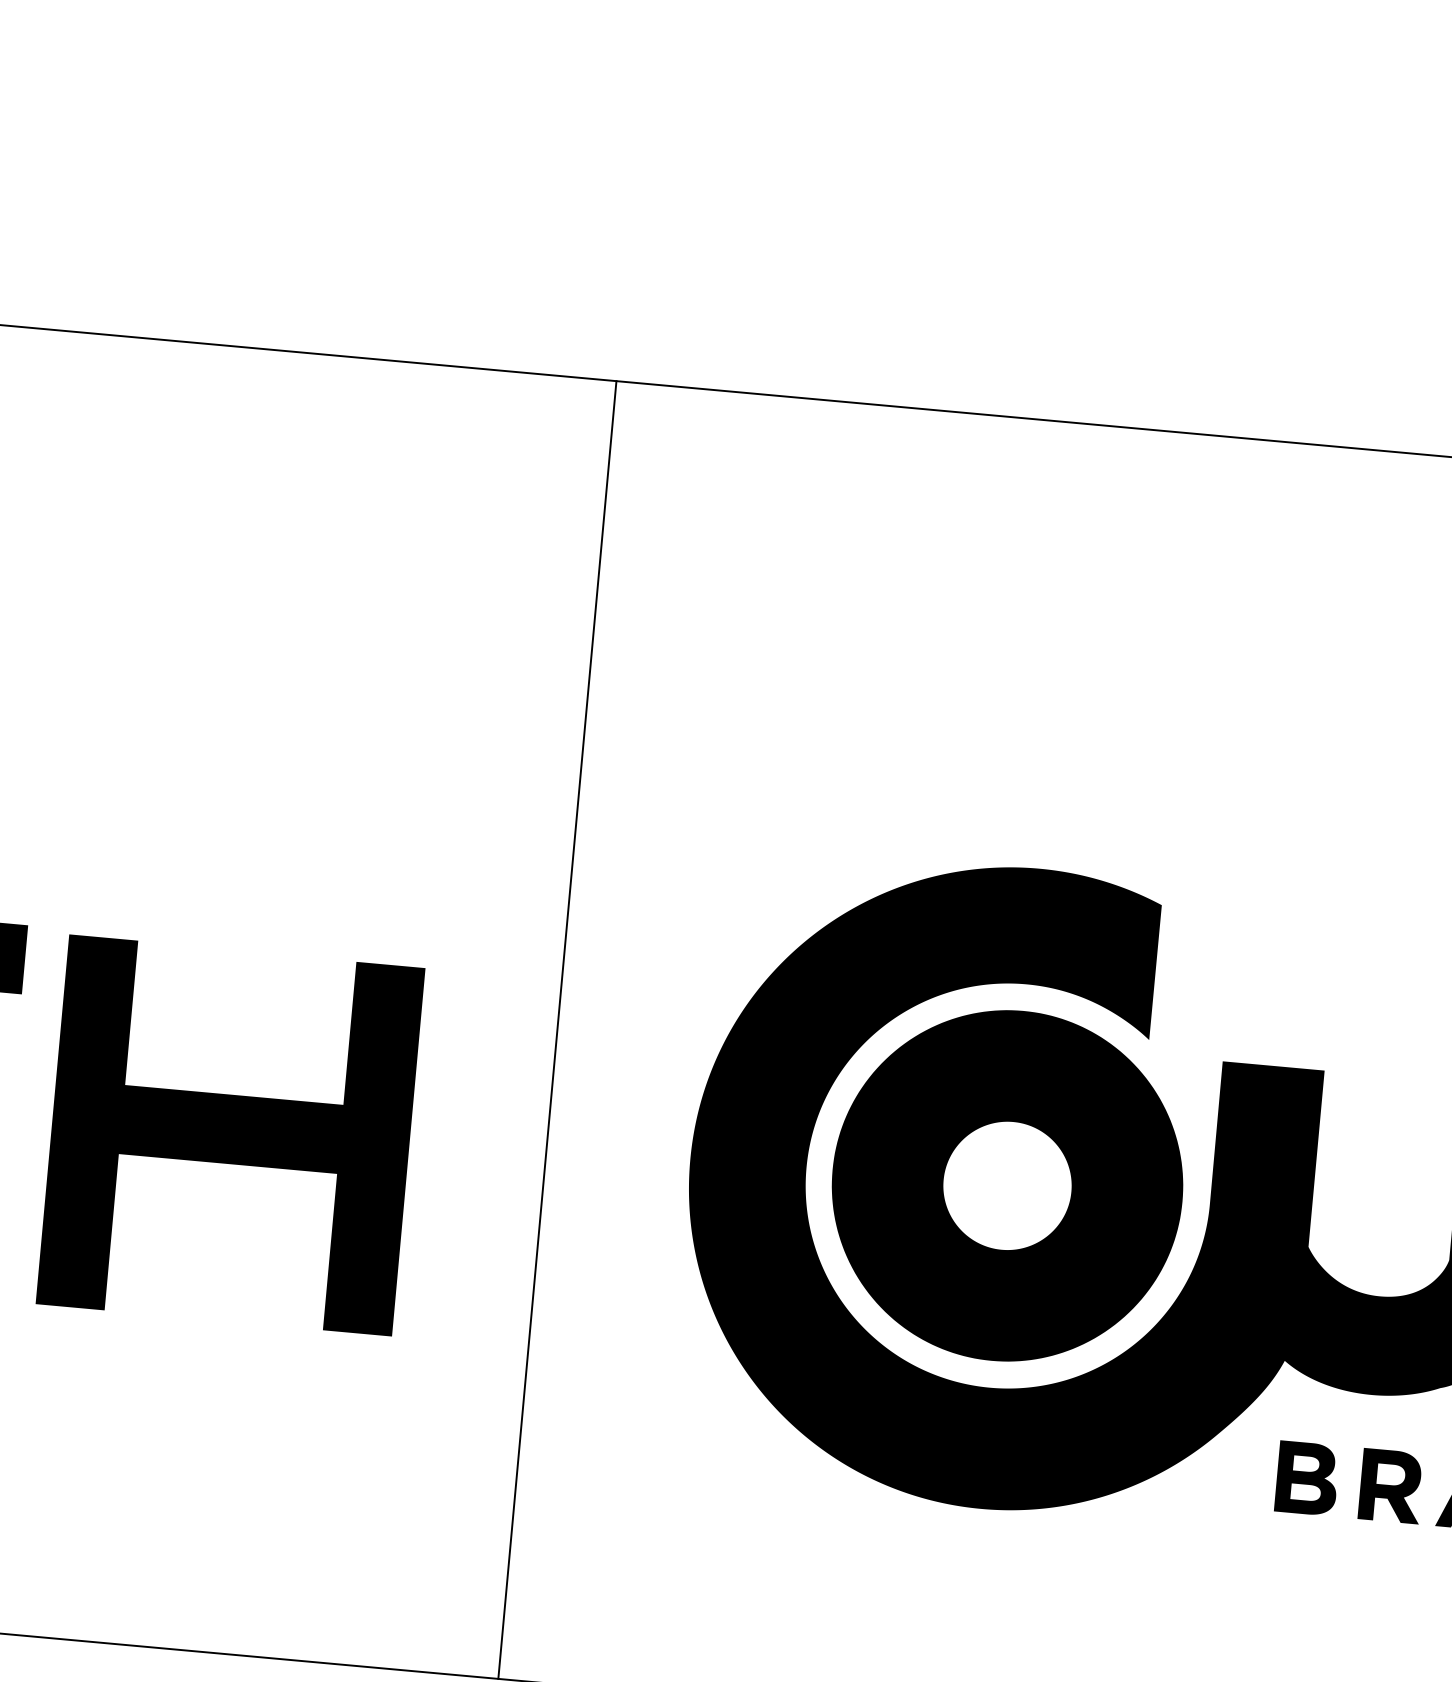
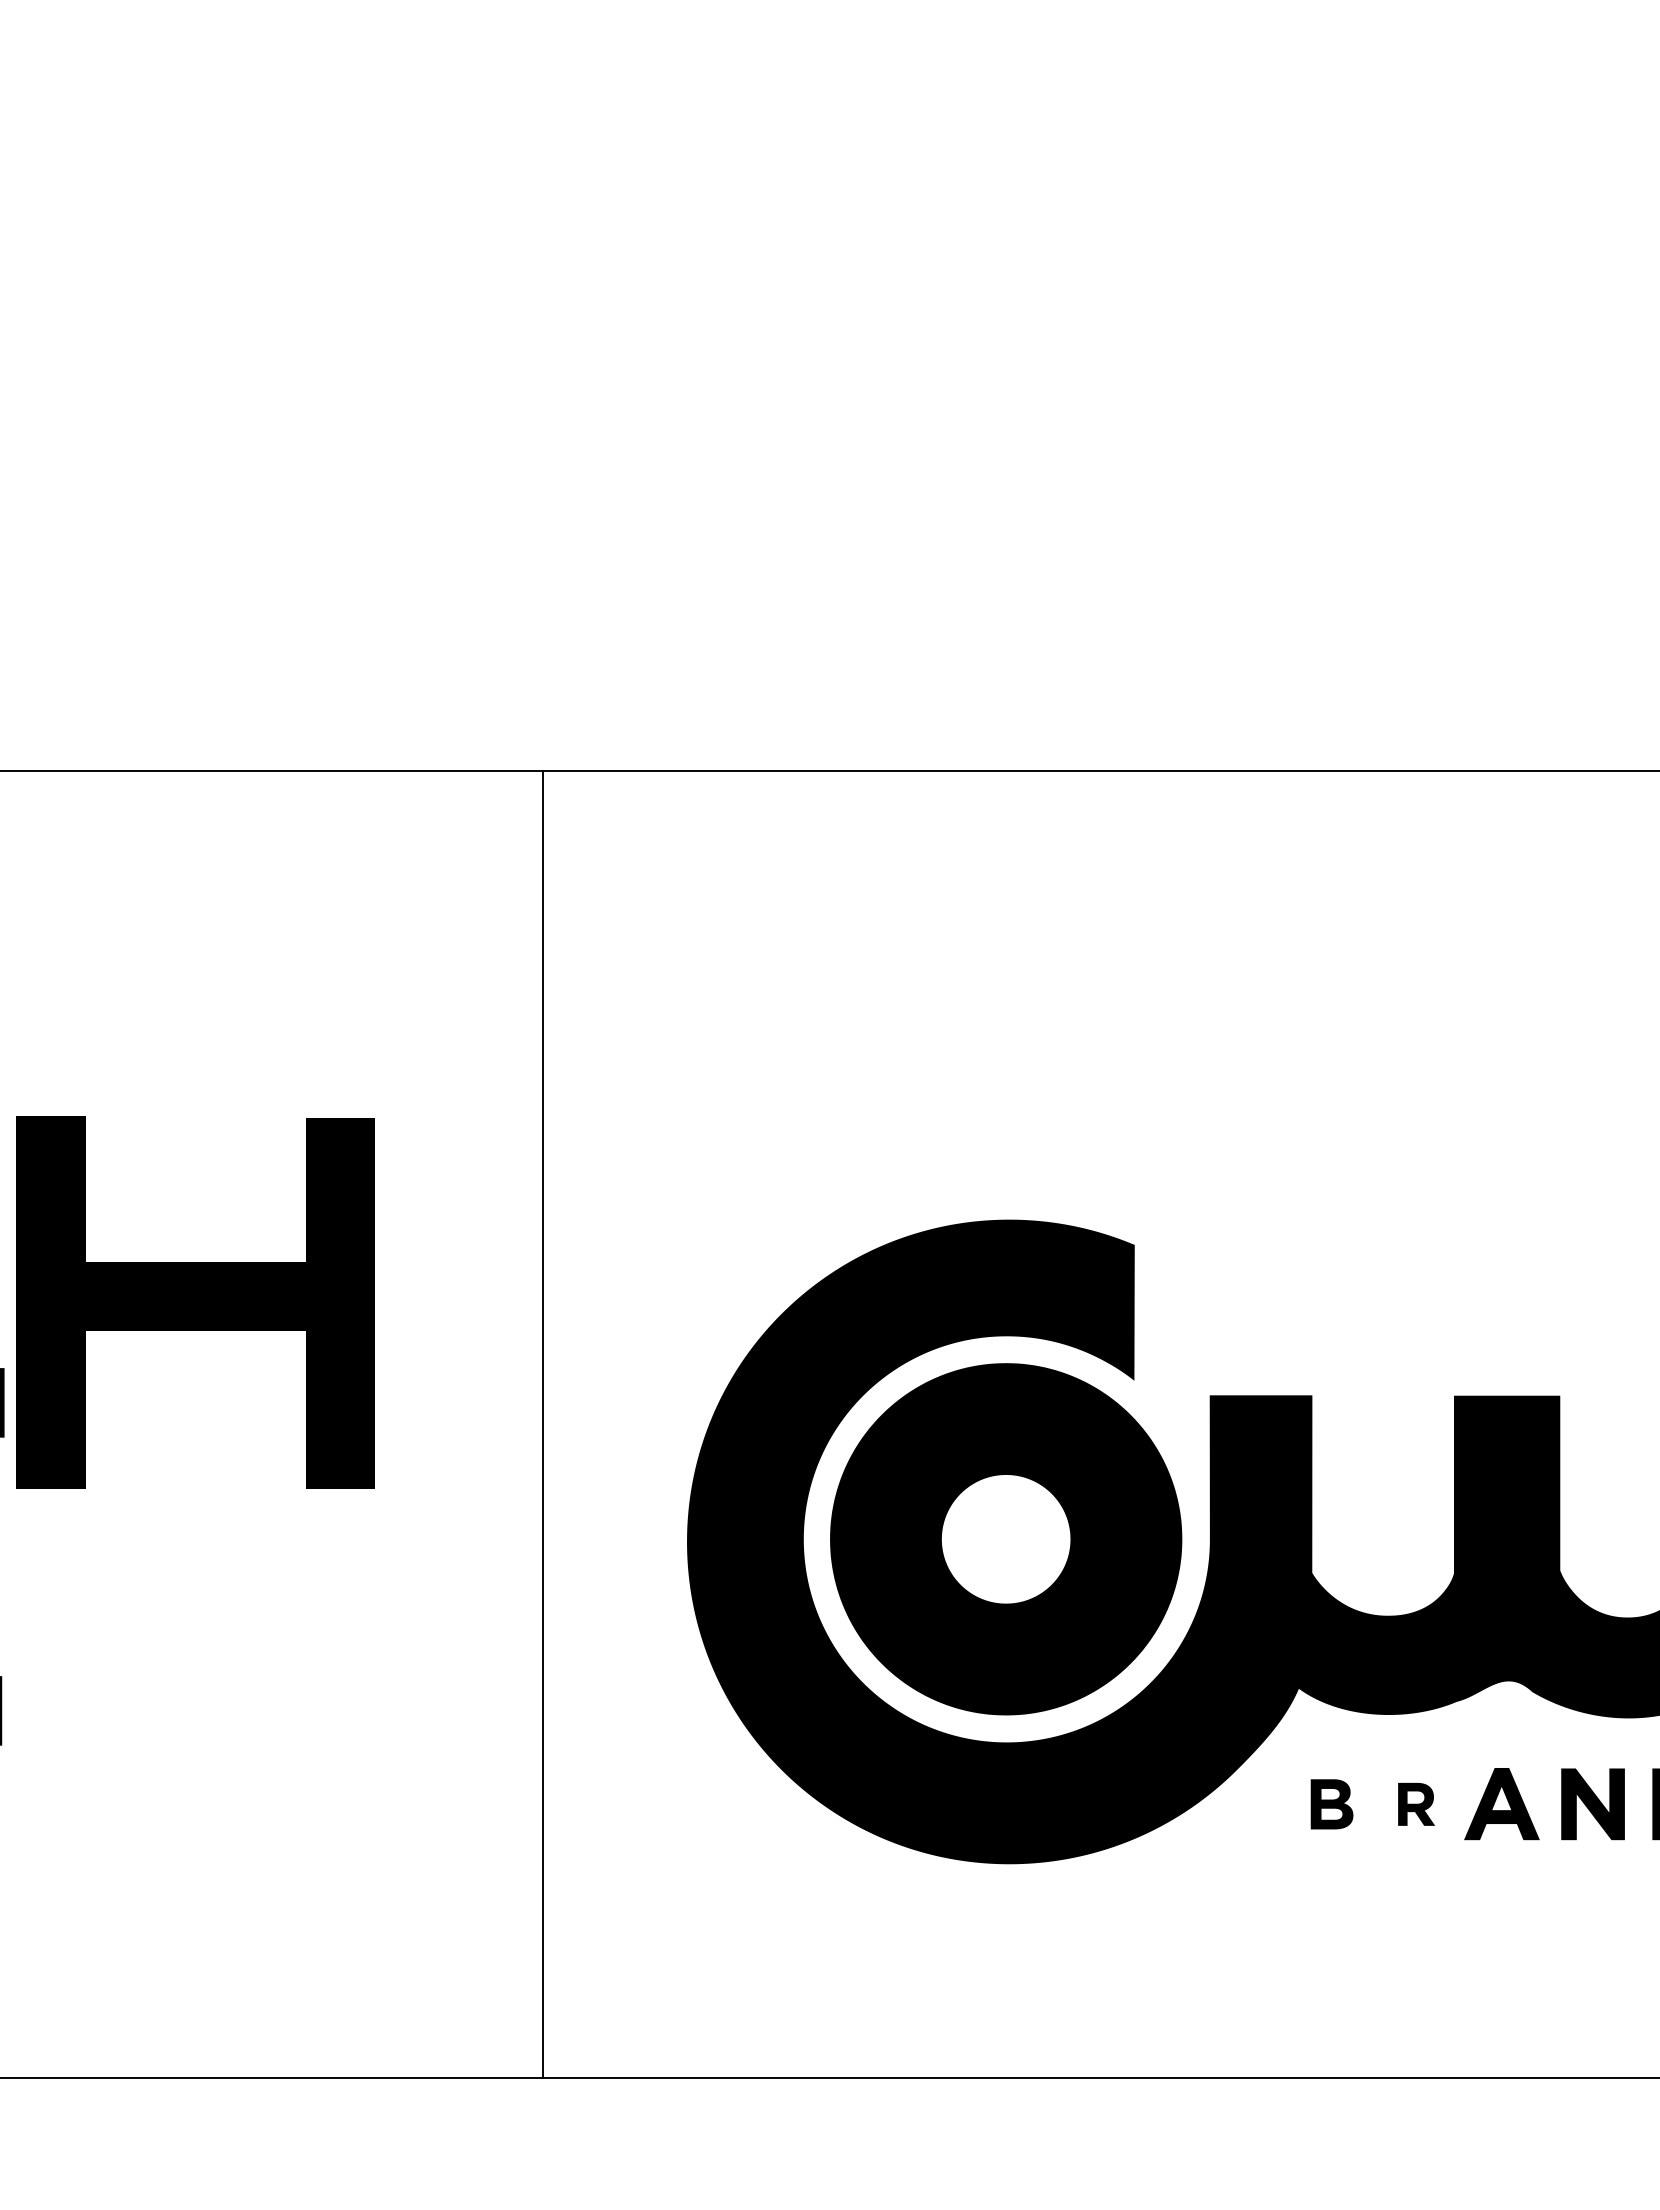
part: (230, 1135) -> (195, 1302), moved
part: (1306, 1478) -> (1331, 1804), size x0.7
part: (1391, 1486) -> (1416, 1804), size x0.6

